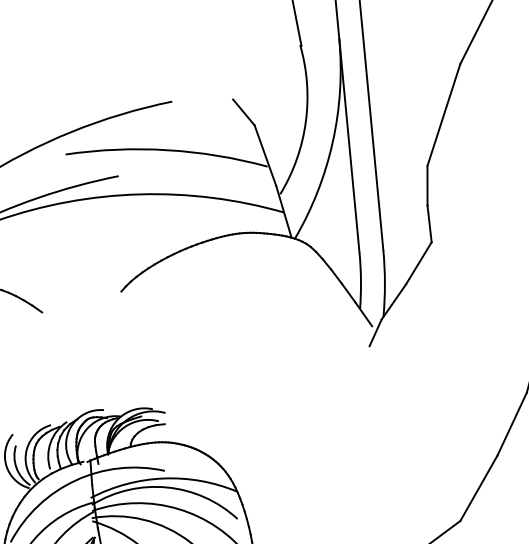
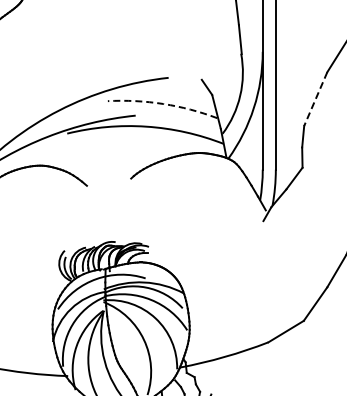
line: (443, 115) -> (315, 99), solid -> dashed
arc: (167, 151) -> (163, 104), solid -> dashed

